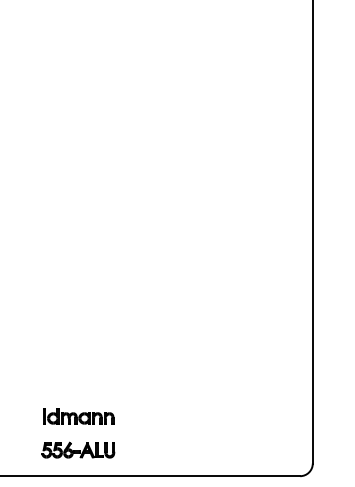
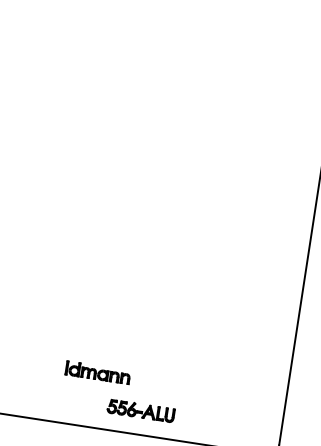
part: (78, 416) -> (97, 372), moved
part: (78, 449) -> (141, 410), moved

